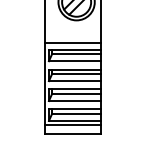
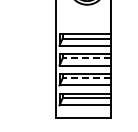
line: (72, 43) -> (83, 27), removed
line: (75, 74) -> (86, 58), solid -> dashed
line: (75, 93) -> (86, 77), solid -> dashed
line: (72, 125) -> (83, 109), removed

